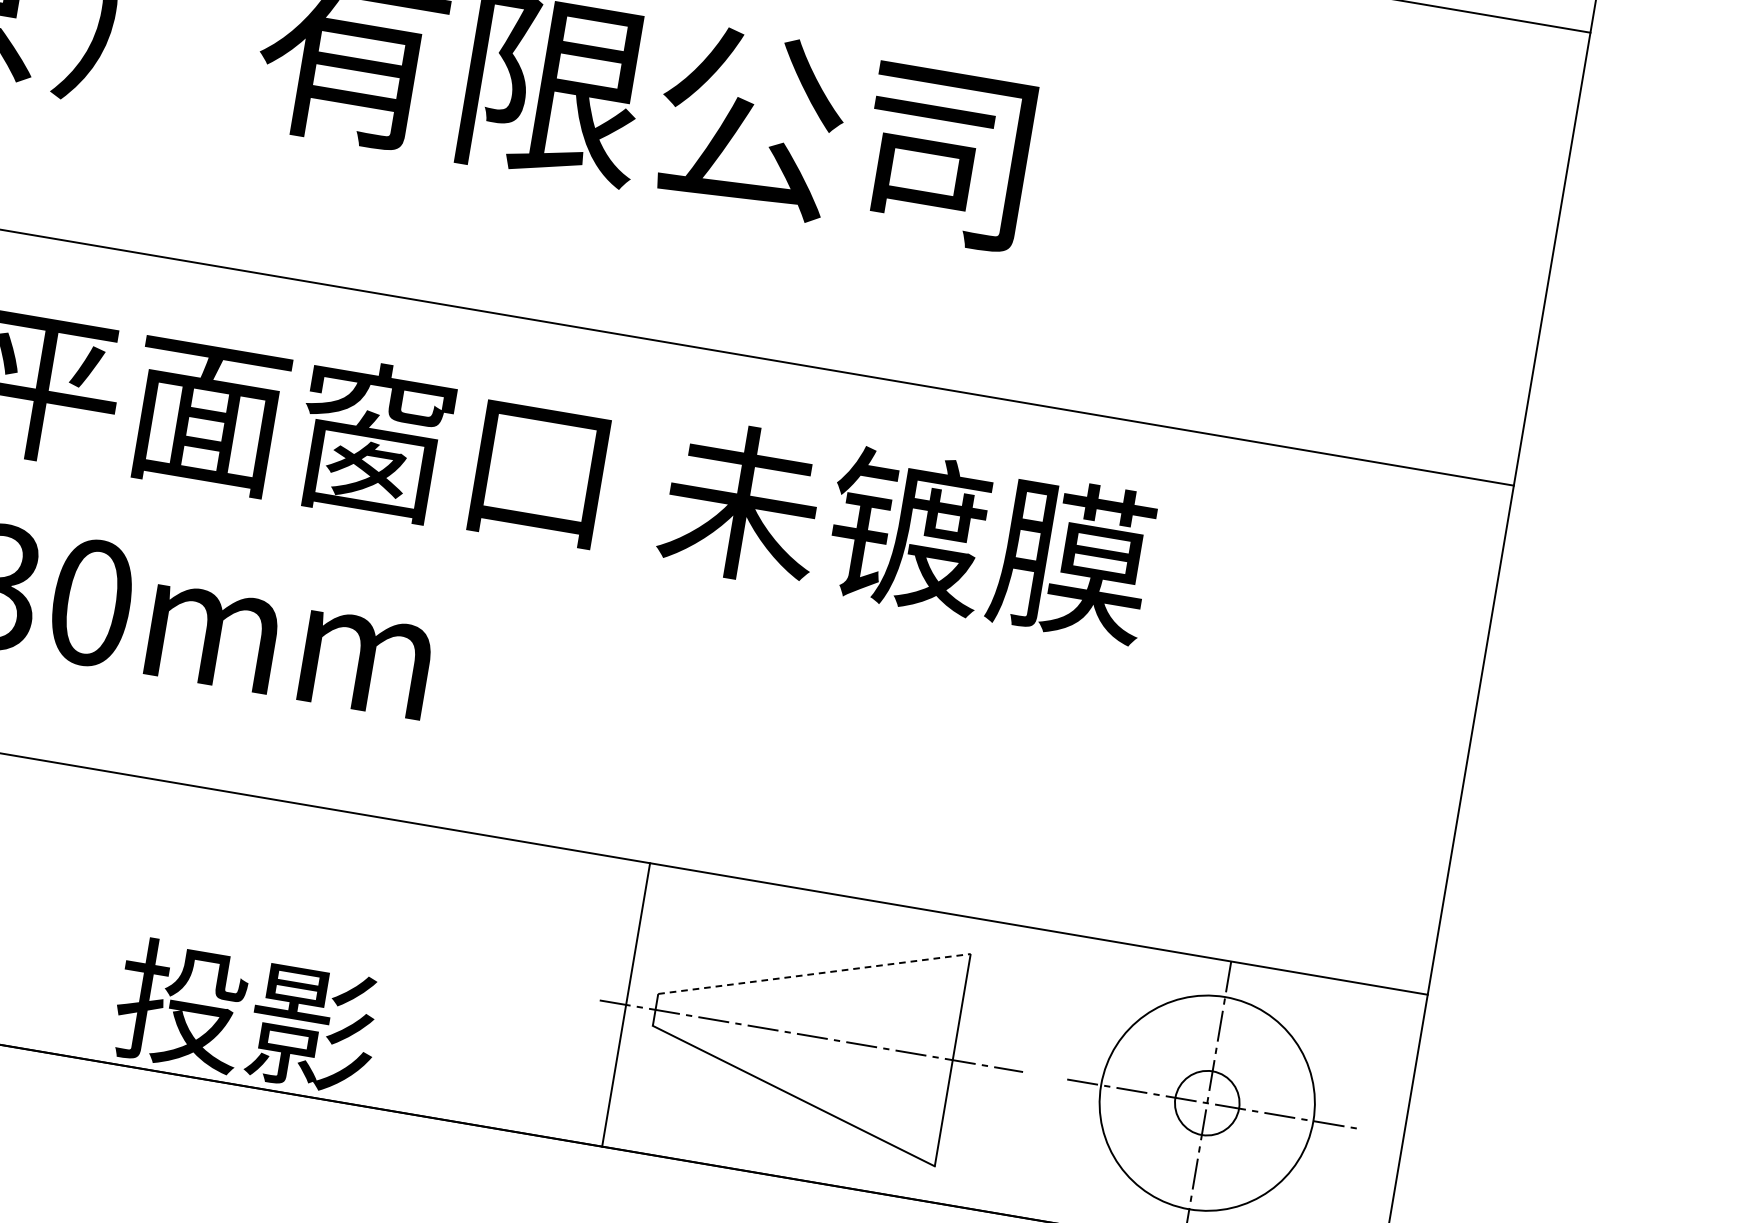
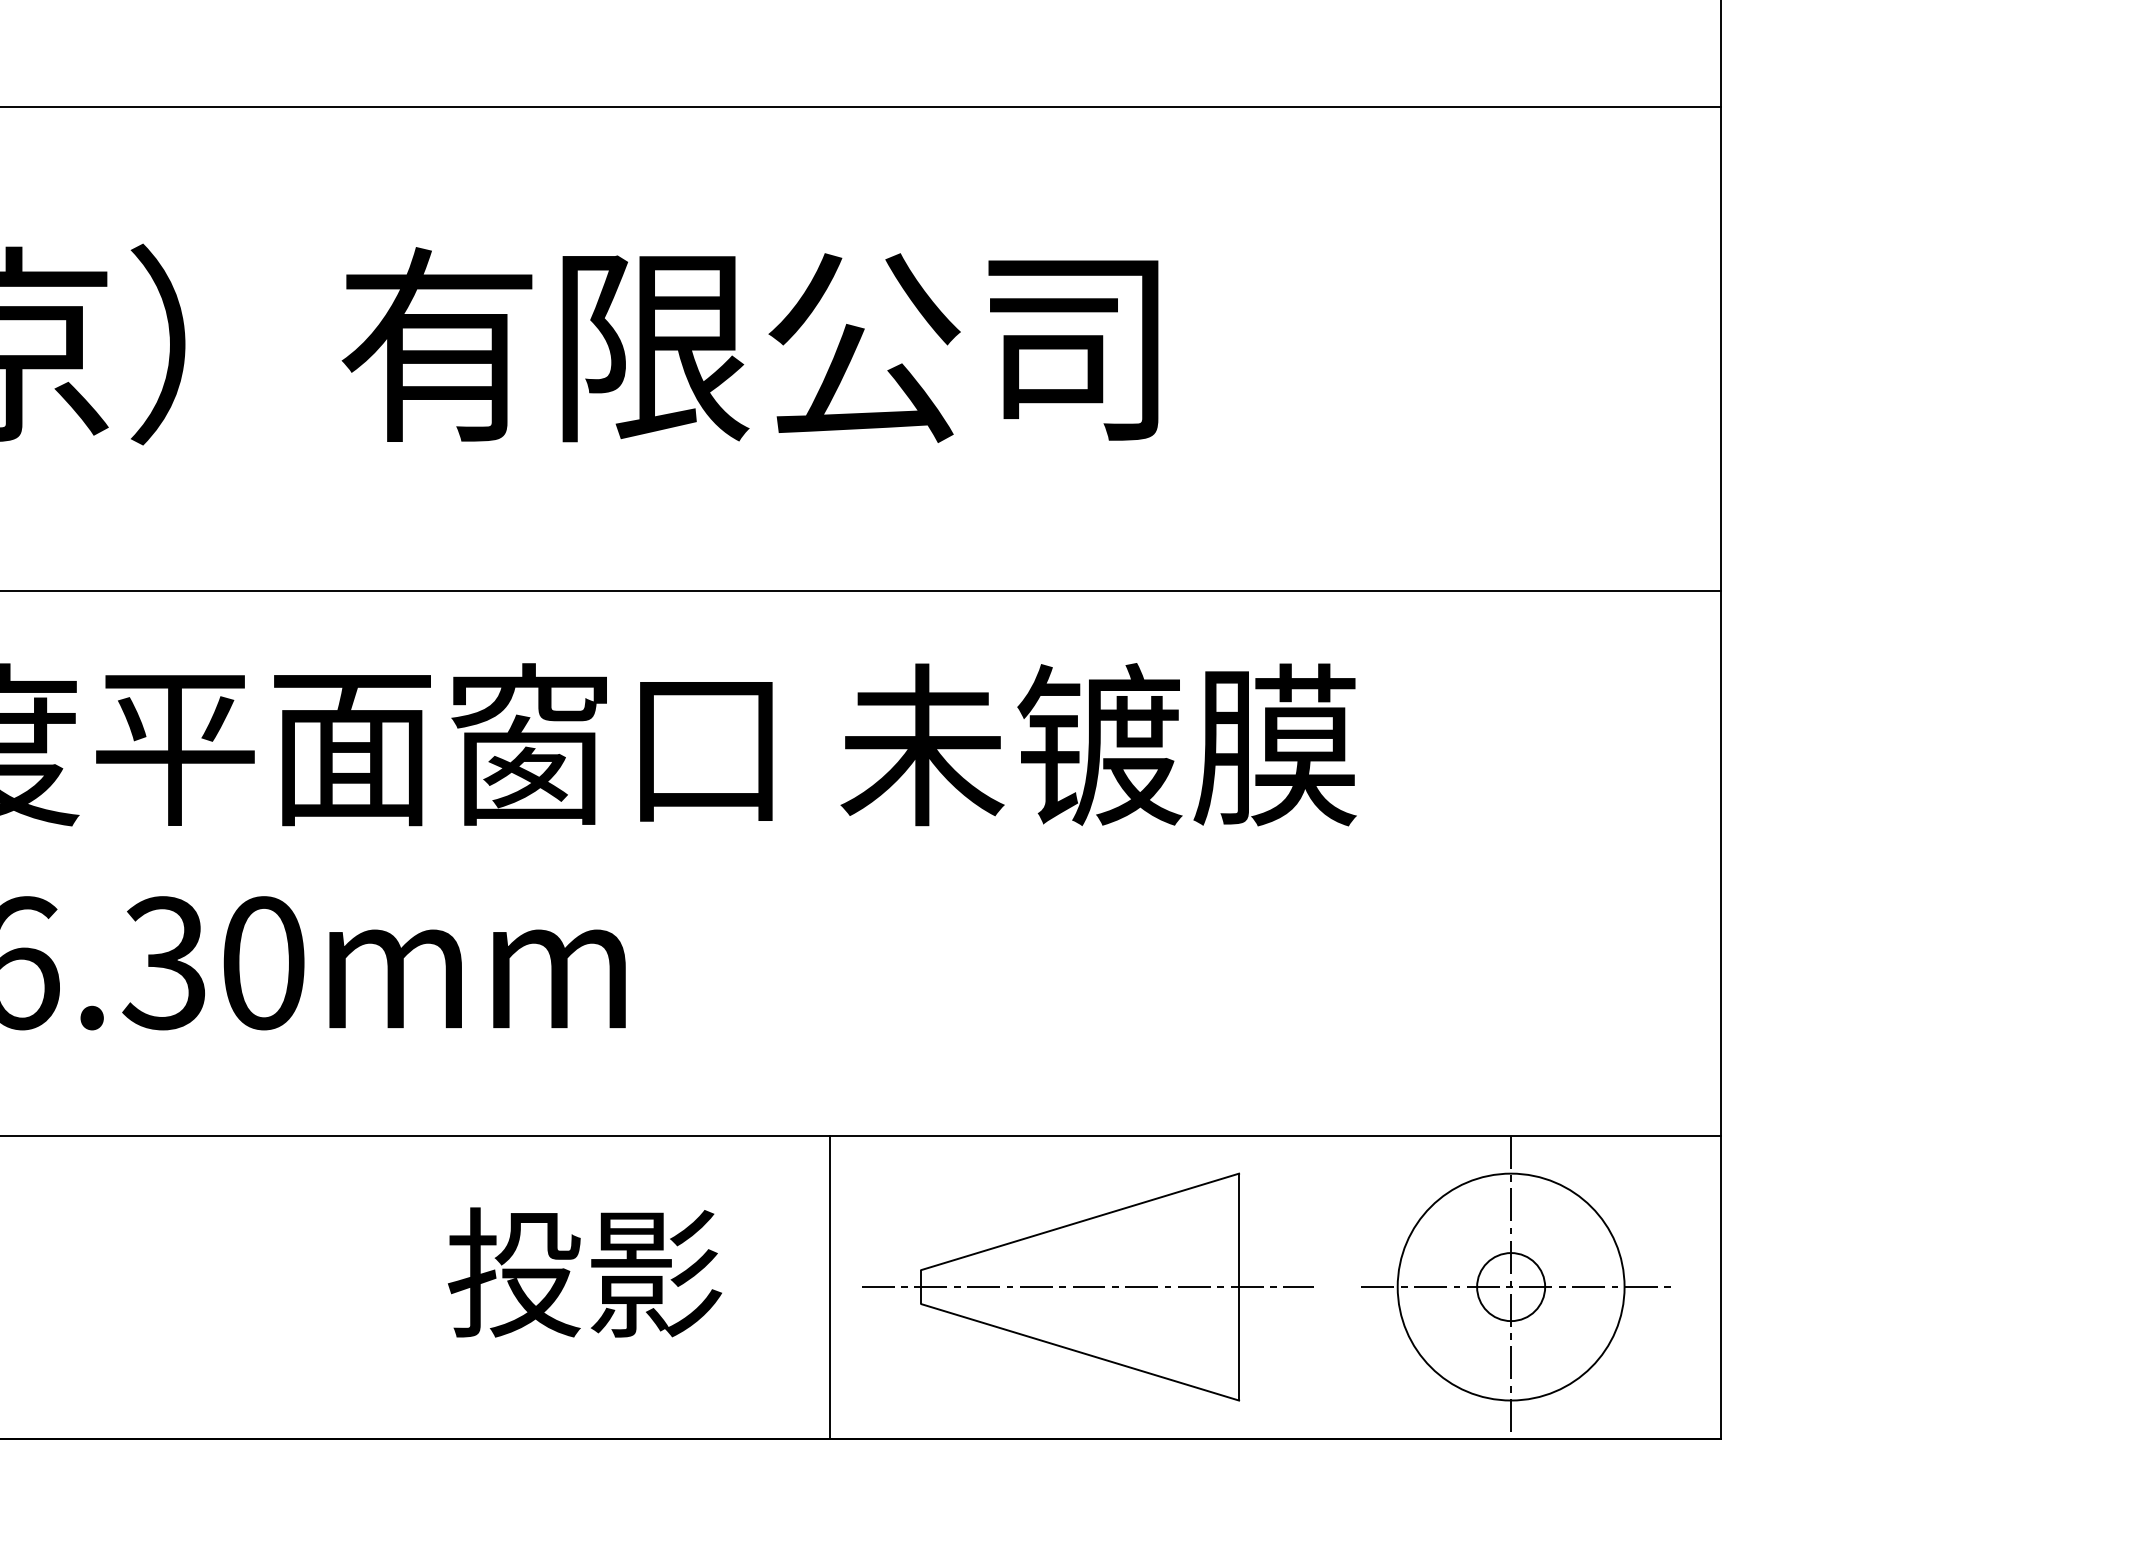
line: (814, 973) -> (1080, 1221), dashed -> solid
line: (625, 1004) -> (829, 1286), moved
text: (246, 1016) -> (584, 1272), moved

